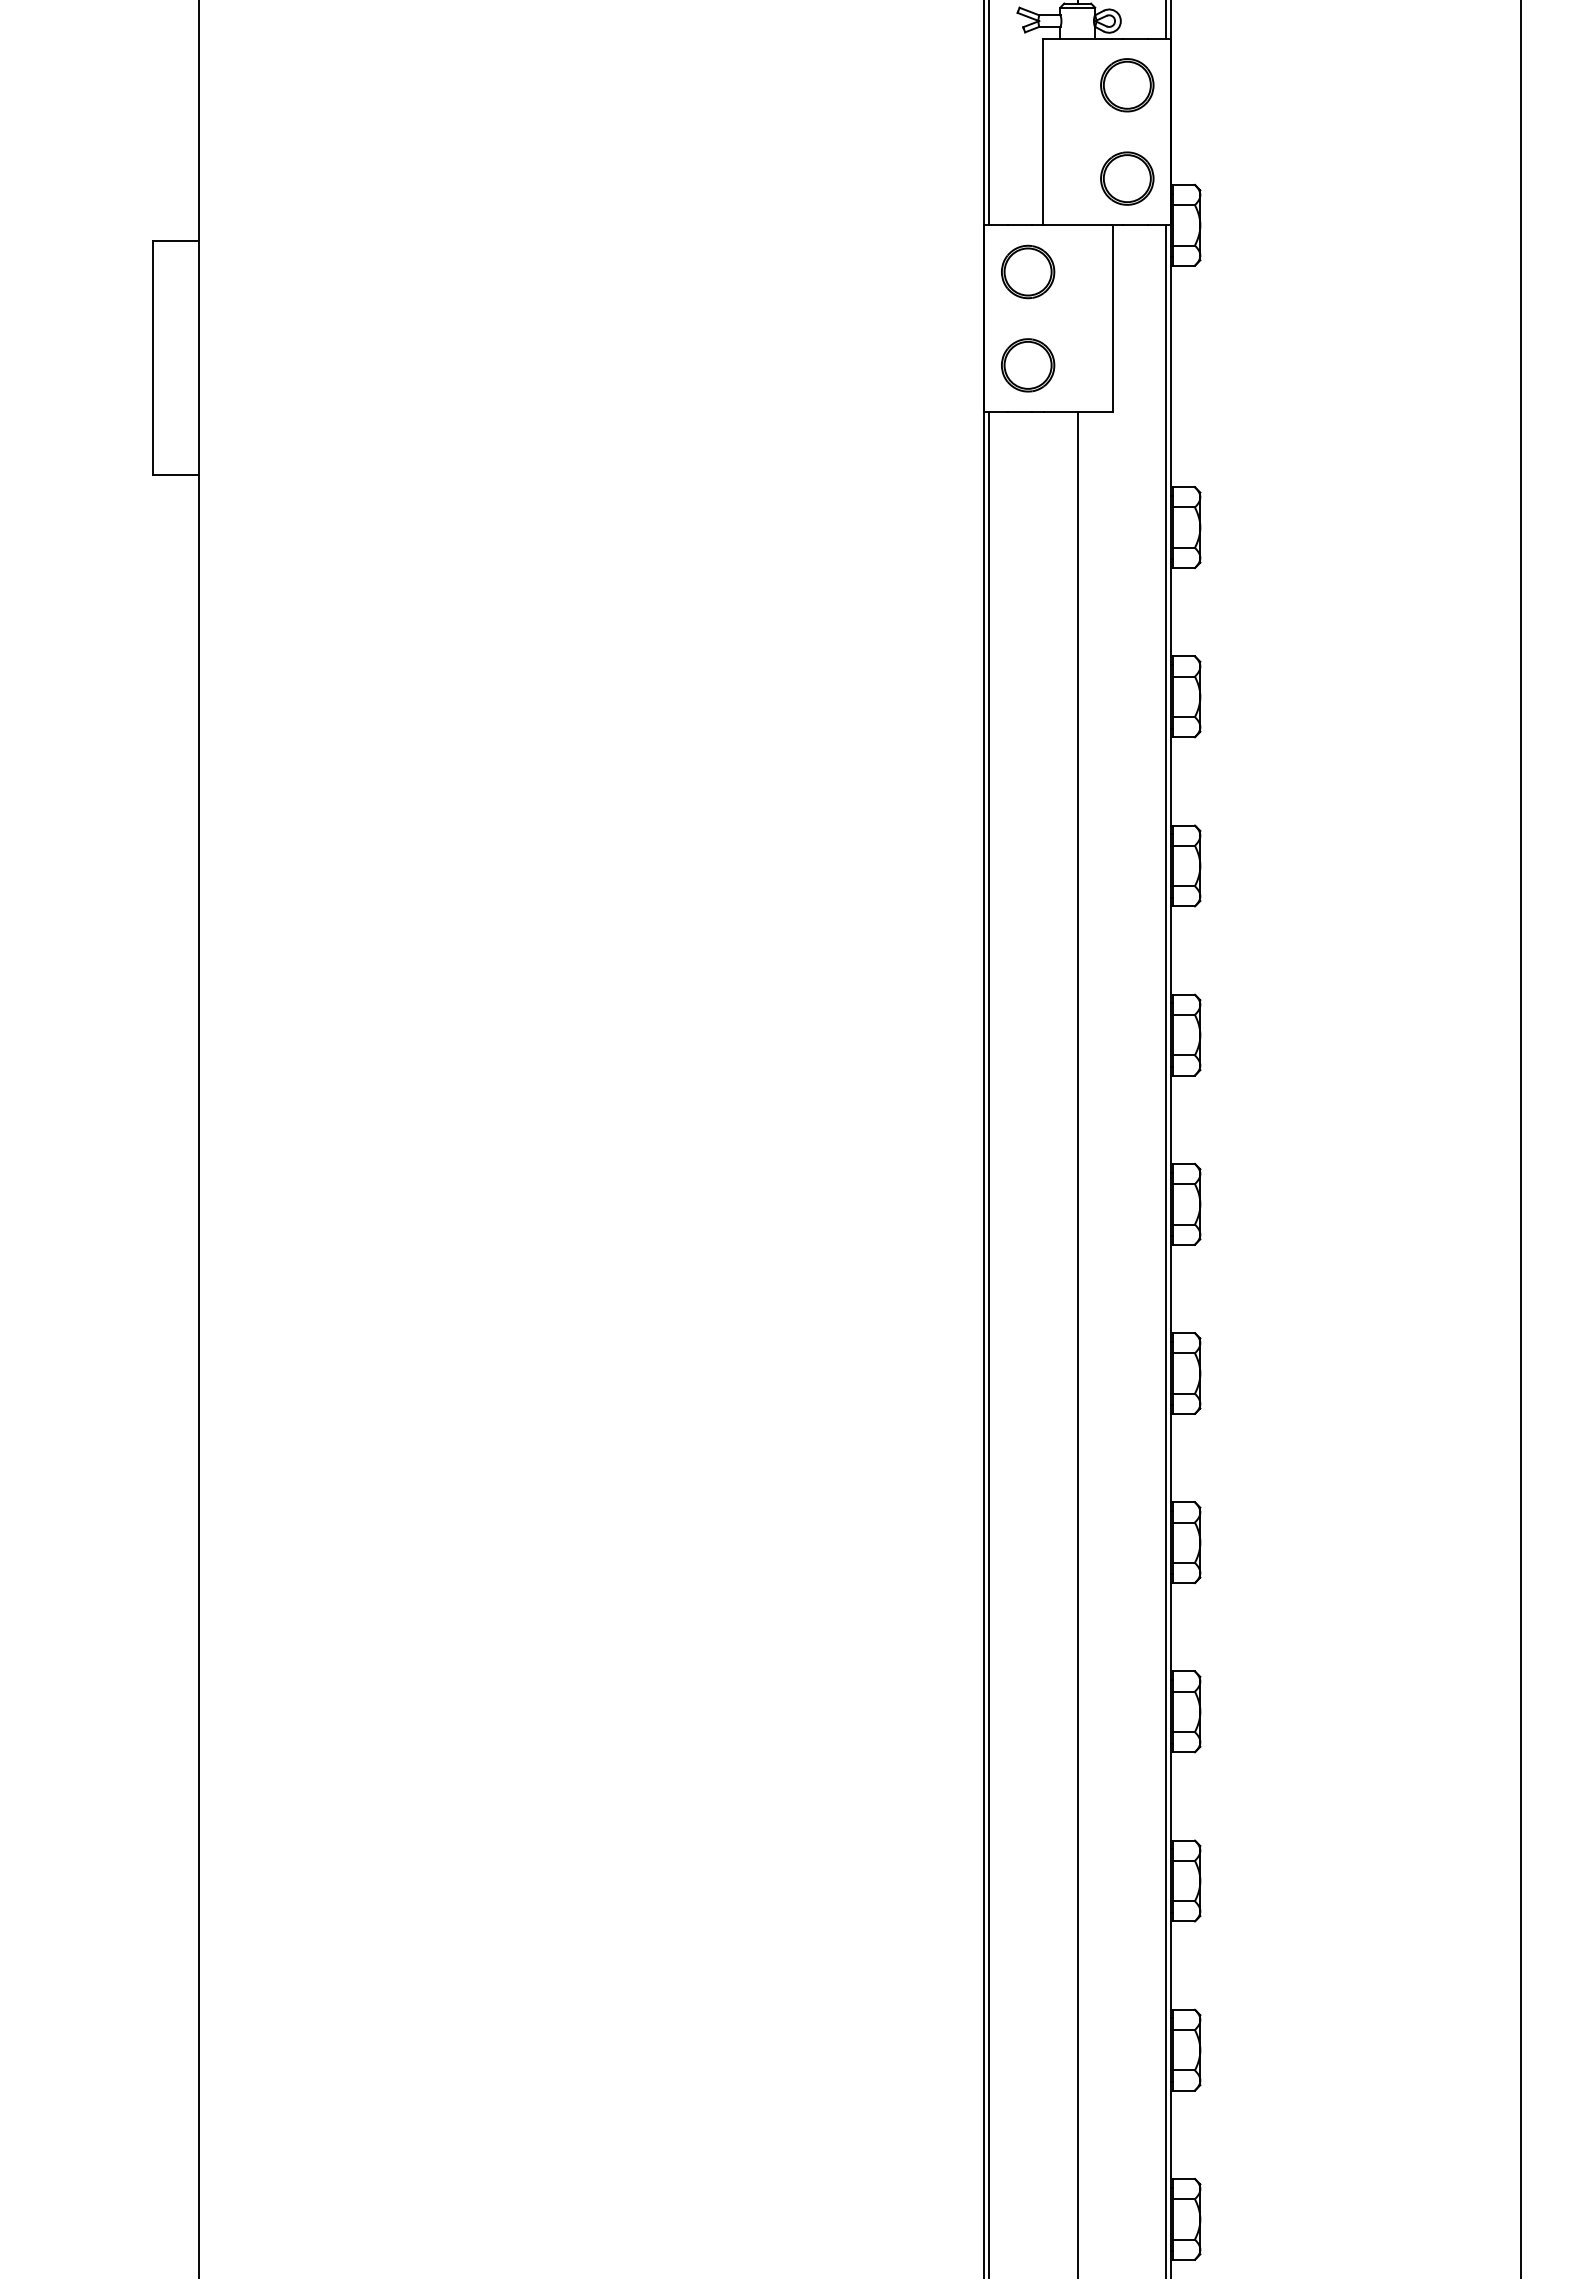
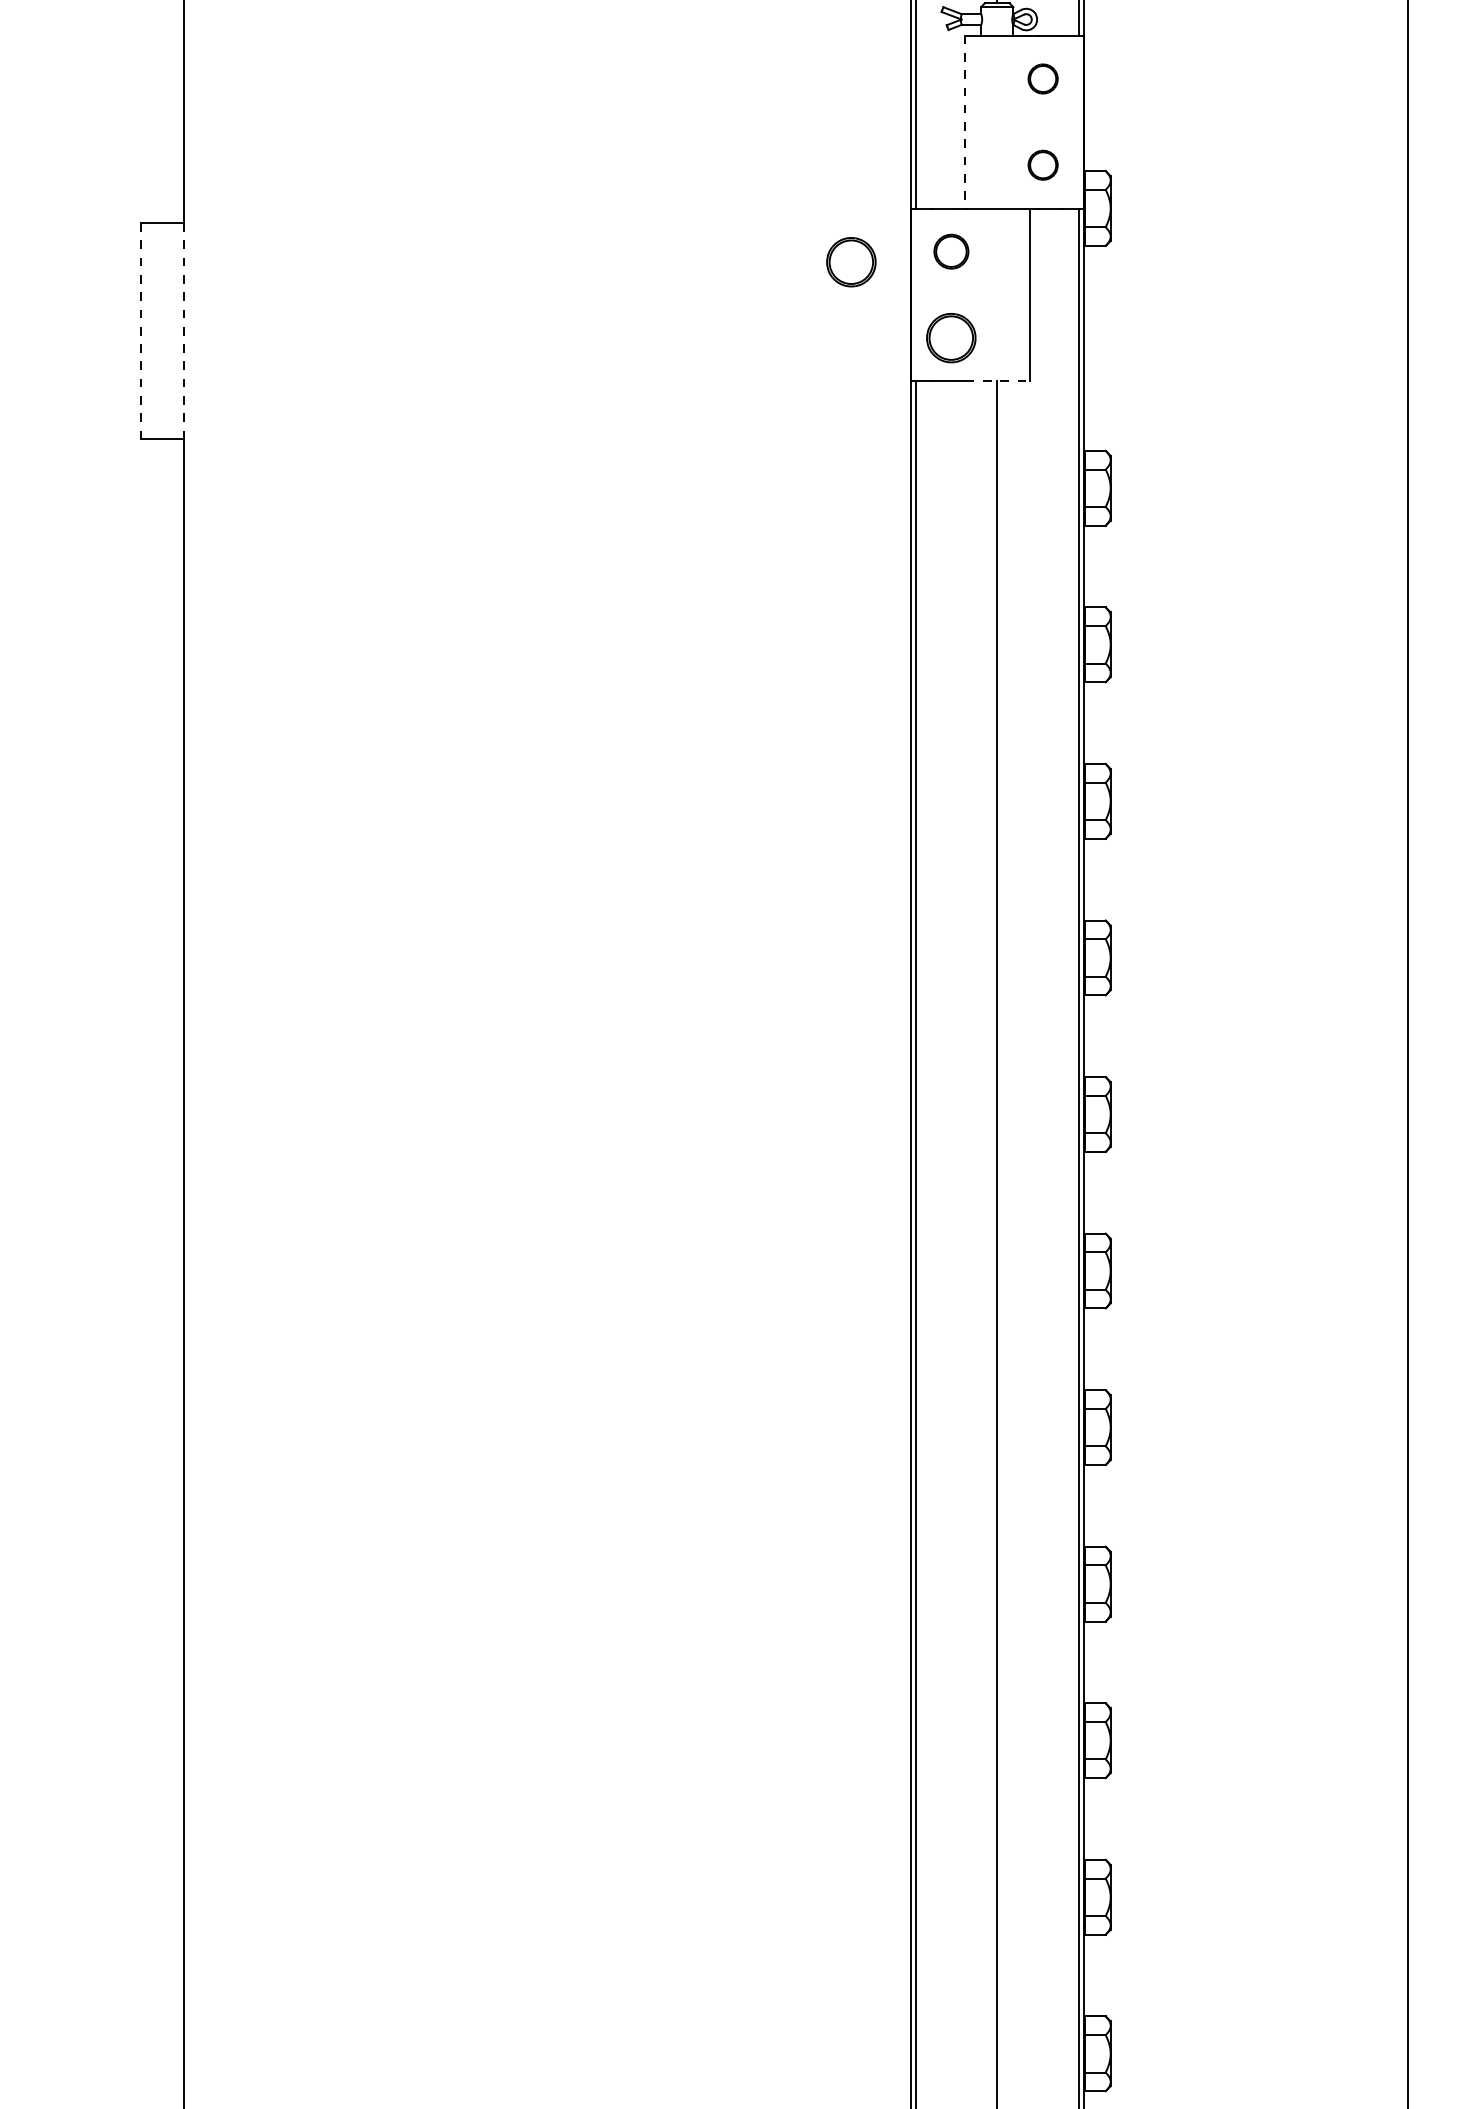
part: (1127, 85) -> (1043, 79), size x0.6
line: (1042, 132) -> (964, 122), solid -> dashed
part: (1127, 178) -> (1043, 165), size x0.6
part: (1028, 271) -> (951, 251), size x0.7
part: (920, 283) -> (851, 262), added
line: (152, 357) -> (141, 330), solid -> dashed
line: (199, 357) -> (184, 330), solid -> dashed
line: (1078, 412) -> (997, 381), solid -> dashed

